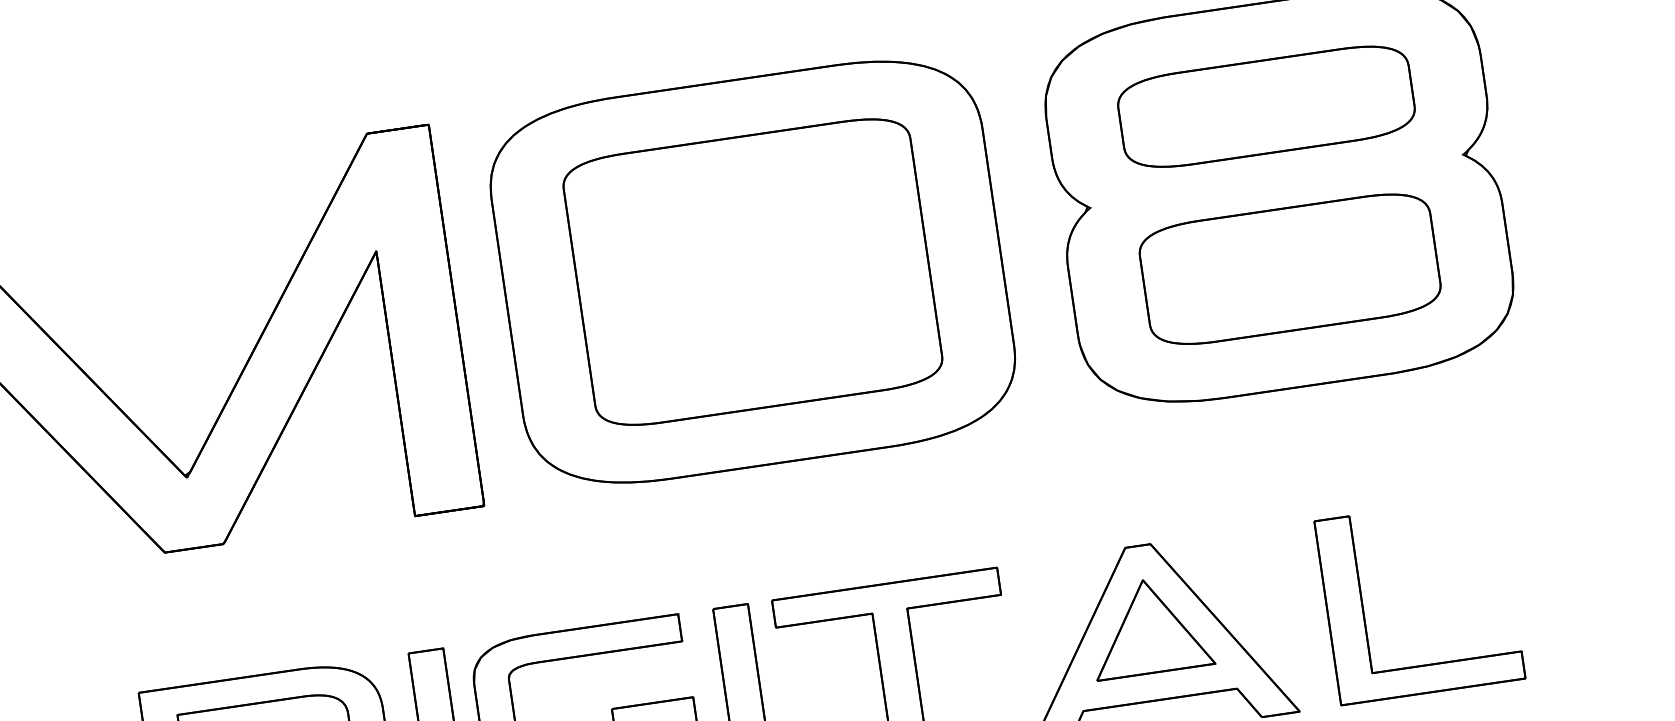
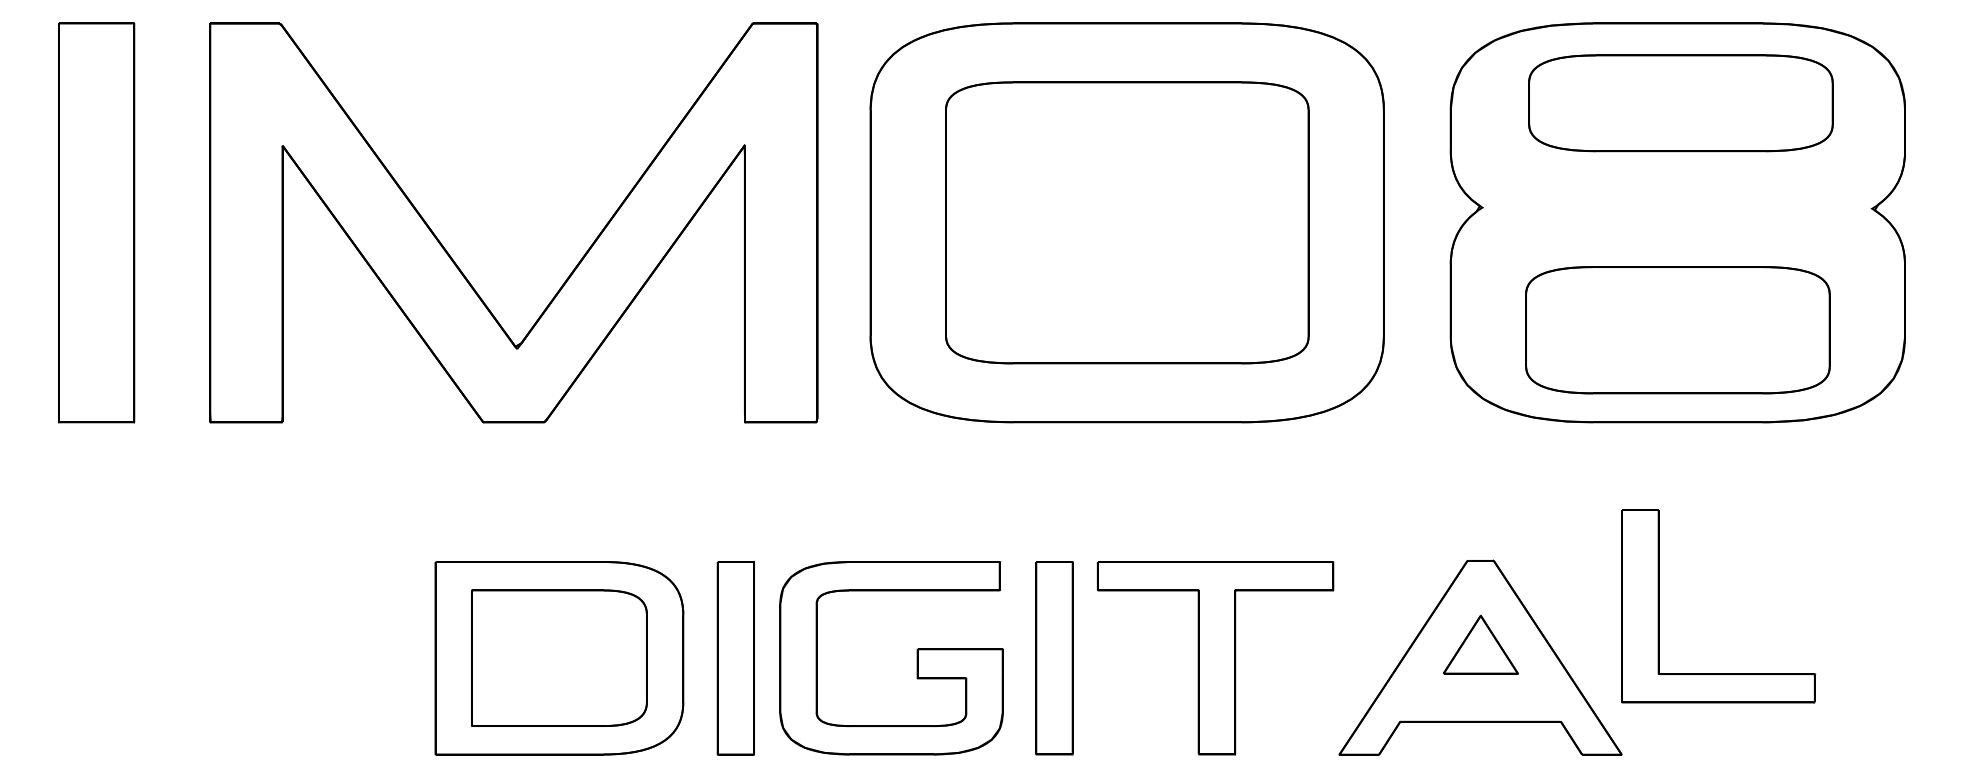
part: (1266, 107) -> (1680, 103), moved
part: (1289, 269) -> (1677, 330), moved
part: (1363, 608) -> (1659, 606), moved
part: (1149, 625) -> (1480, 644), size x0.6

